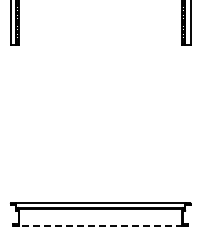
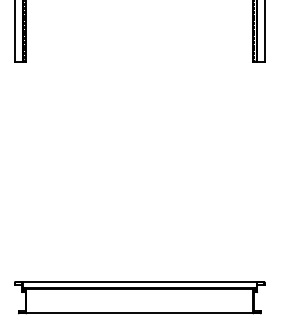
line: (100, 226) -> (139, 314), dashed -> solid

